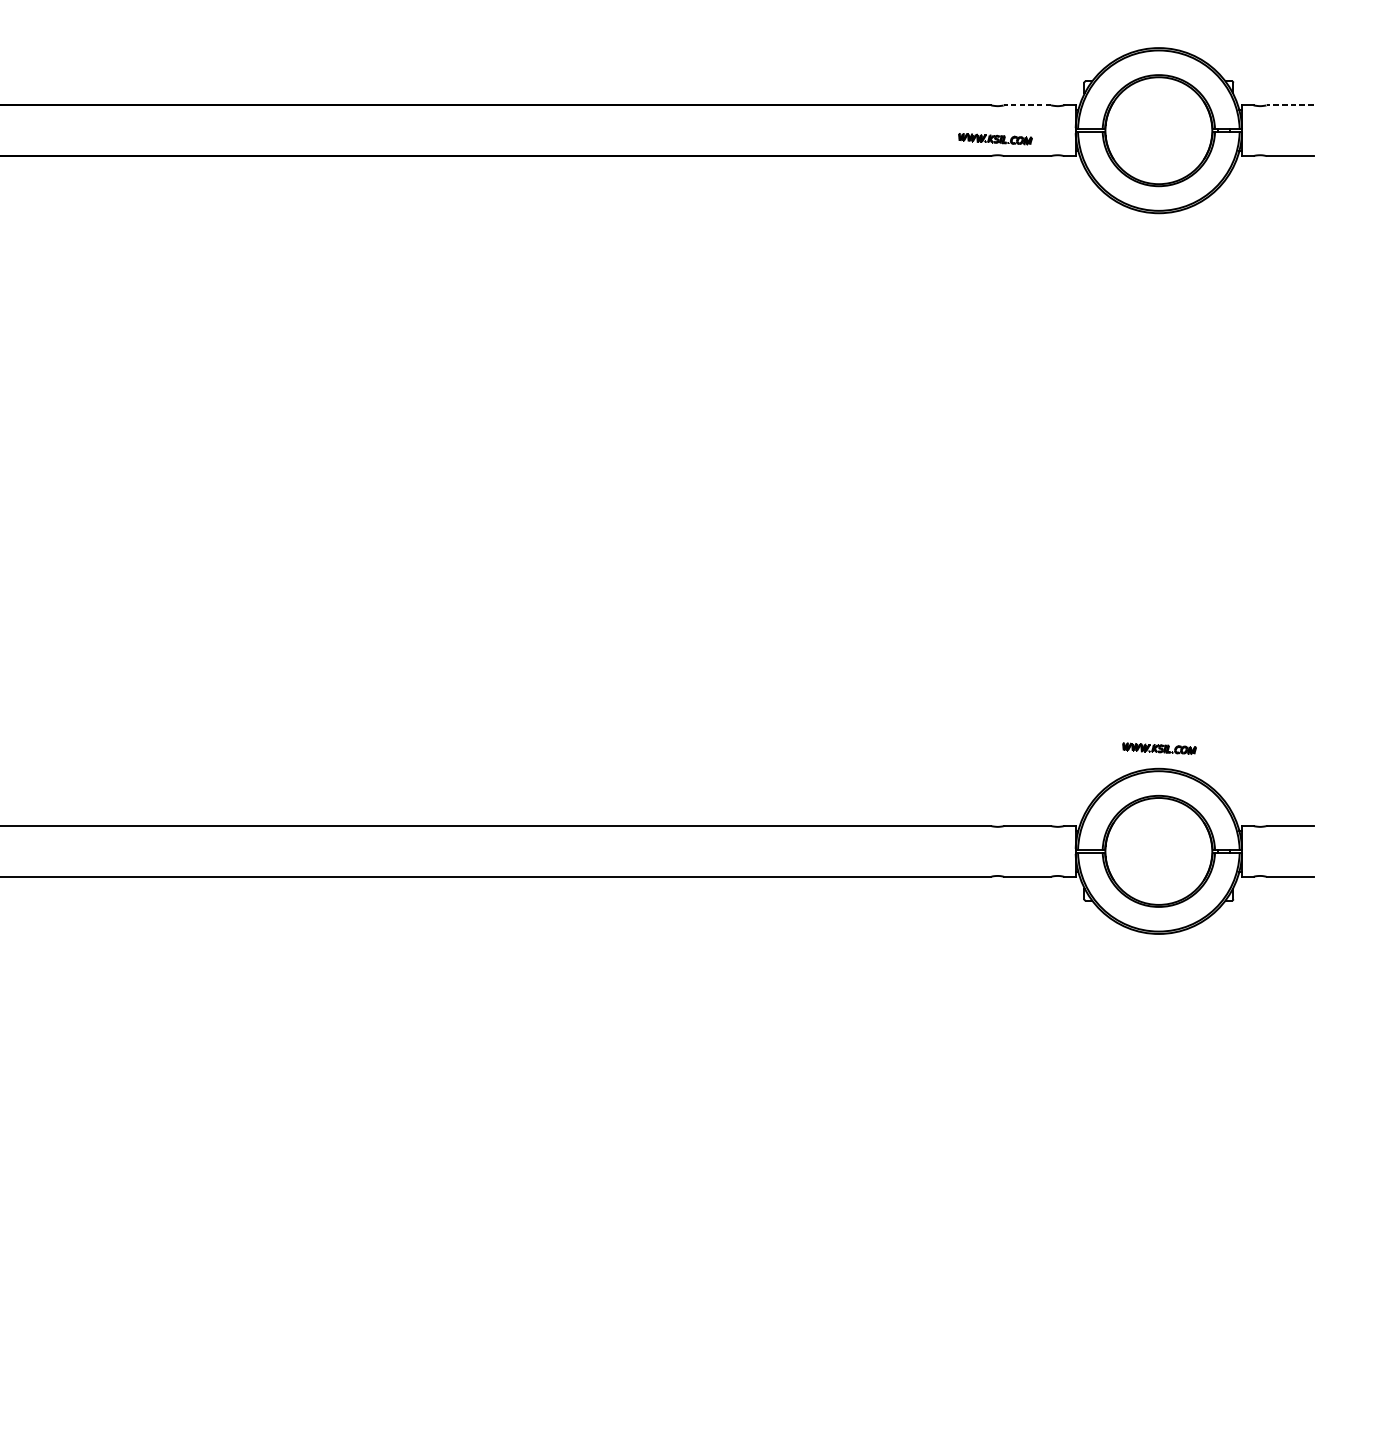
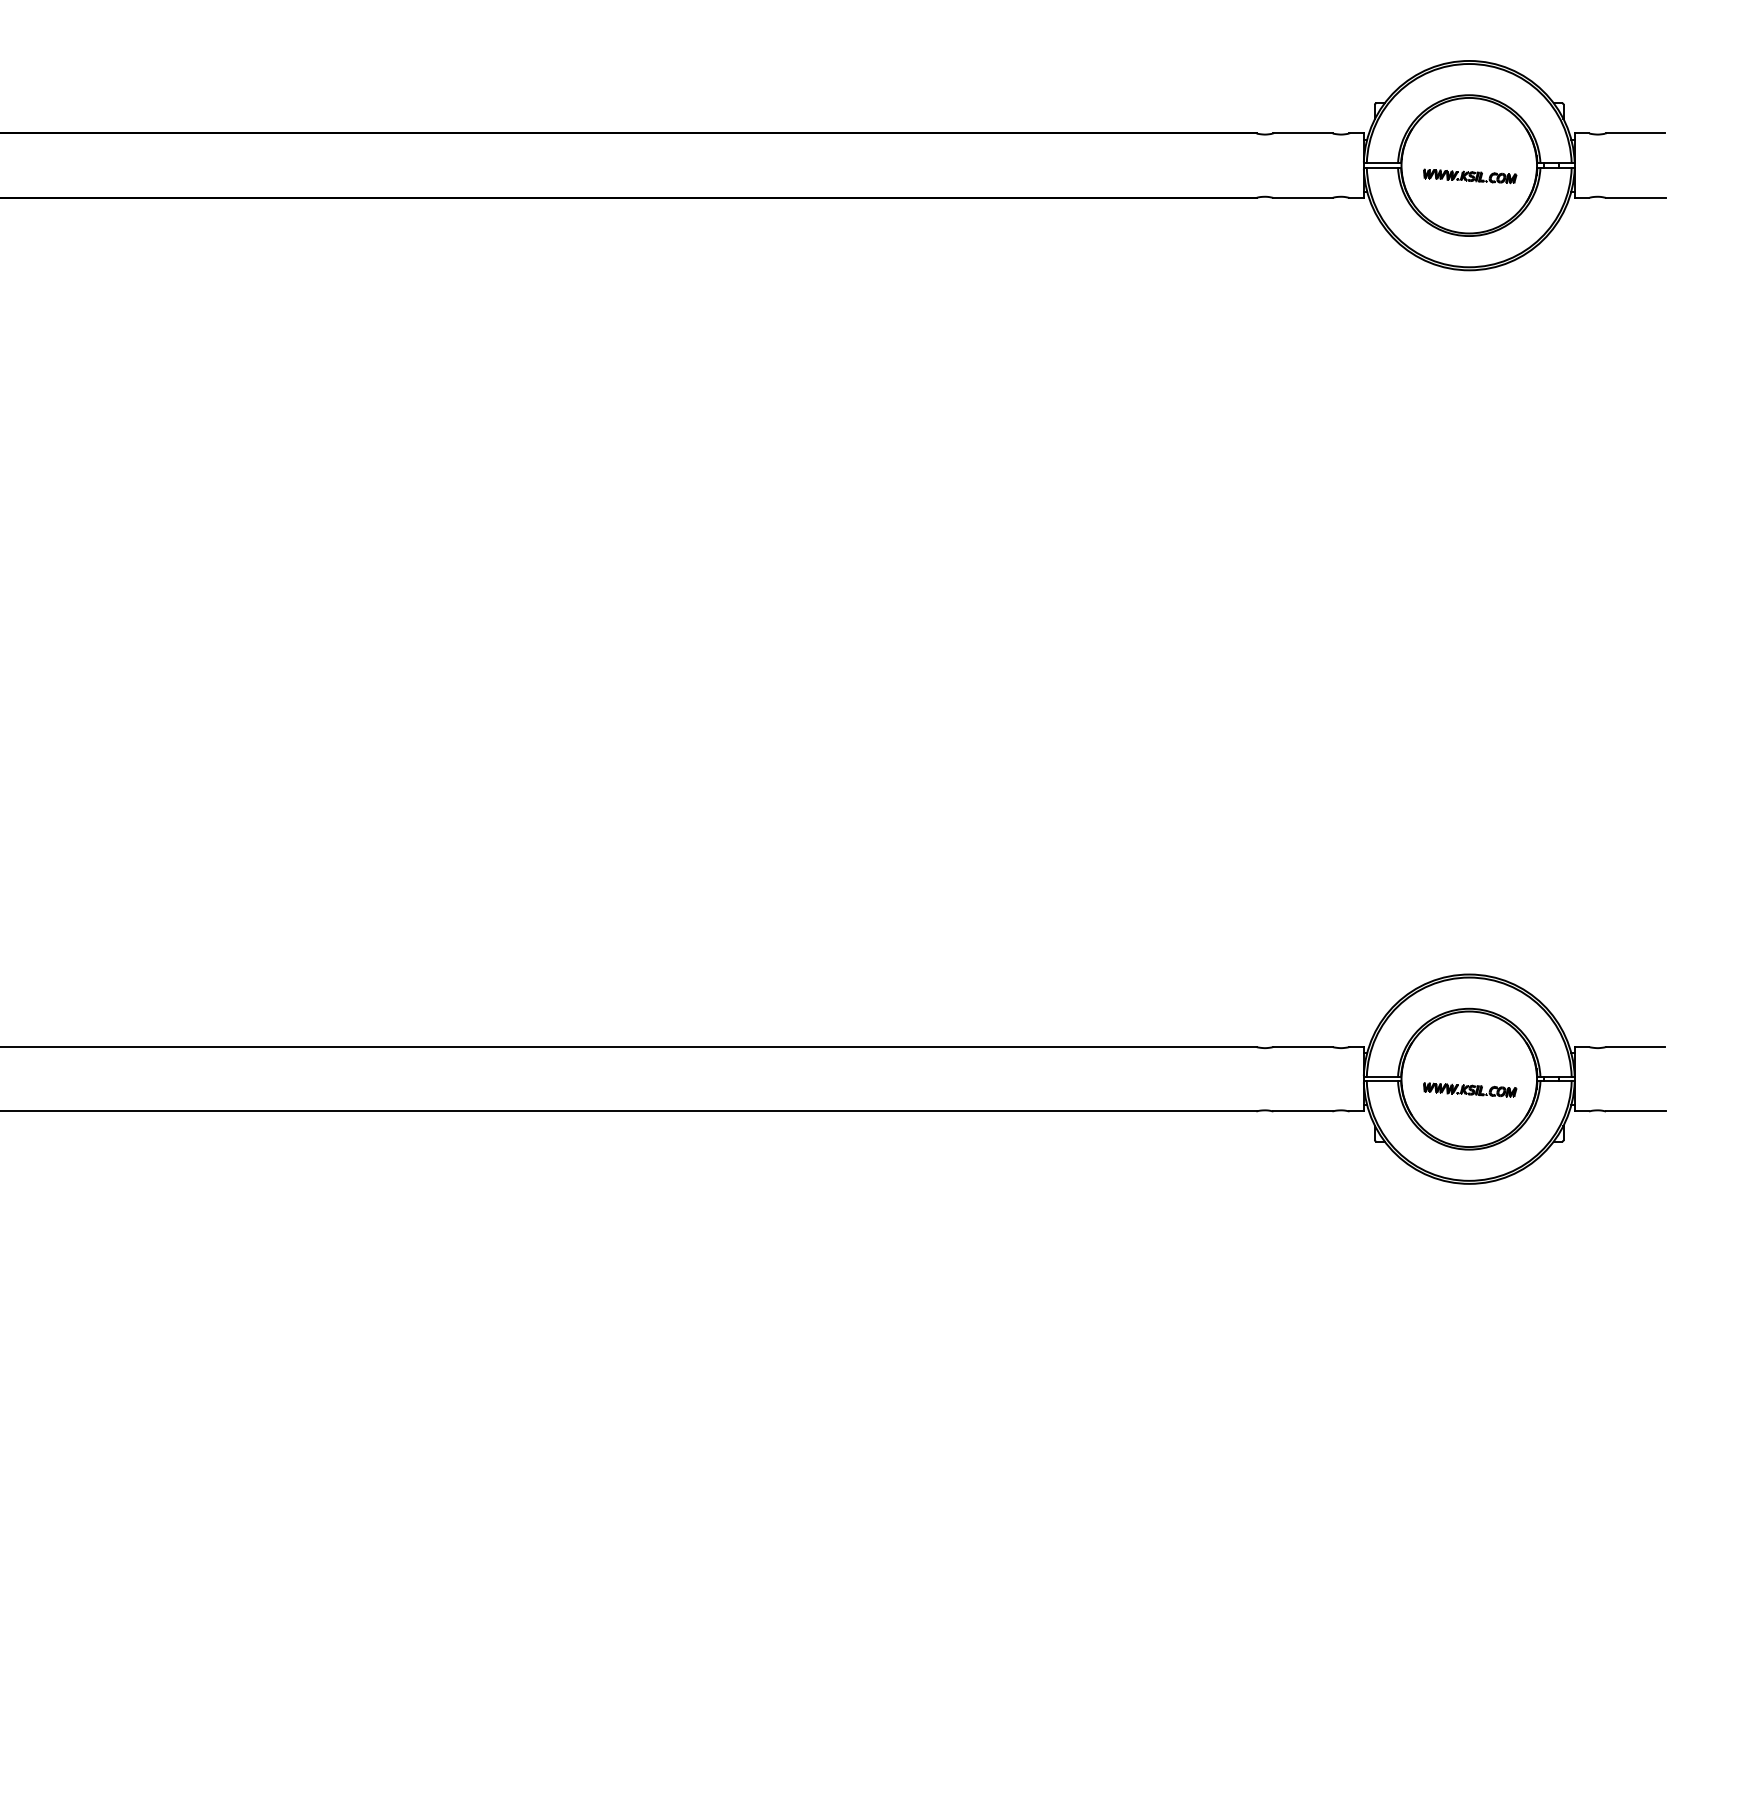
line: (1027, 105) -> (1302, 133), dashed -> solid
line: (1290, 105) -> (1635, 133), dashed -> solid
part: (995, 139) -> (1470, 176), moved
part: (1159, 748) -> (1470, 1089), moved

